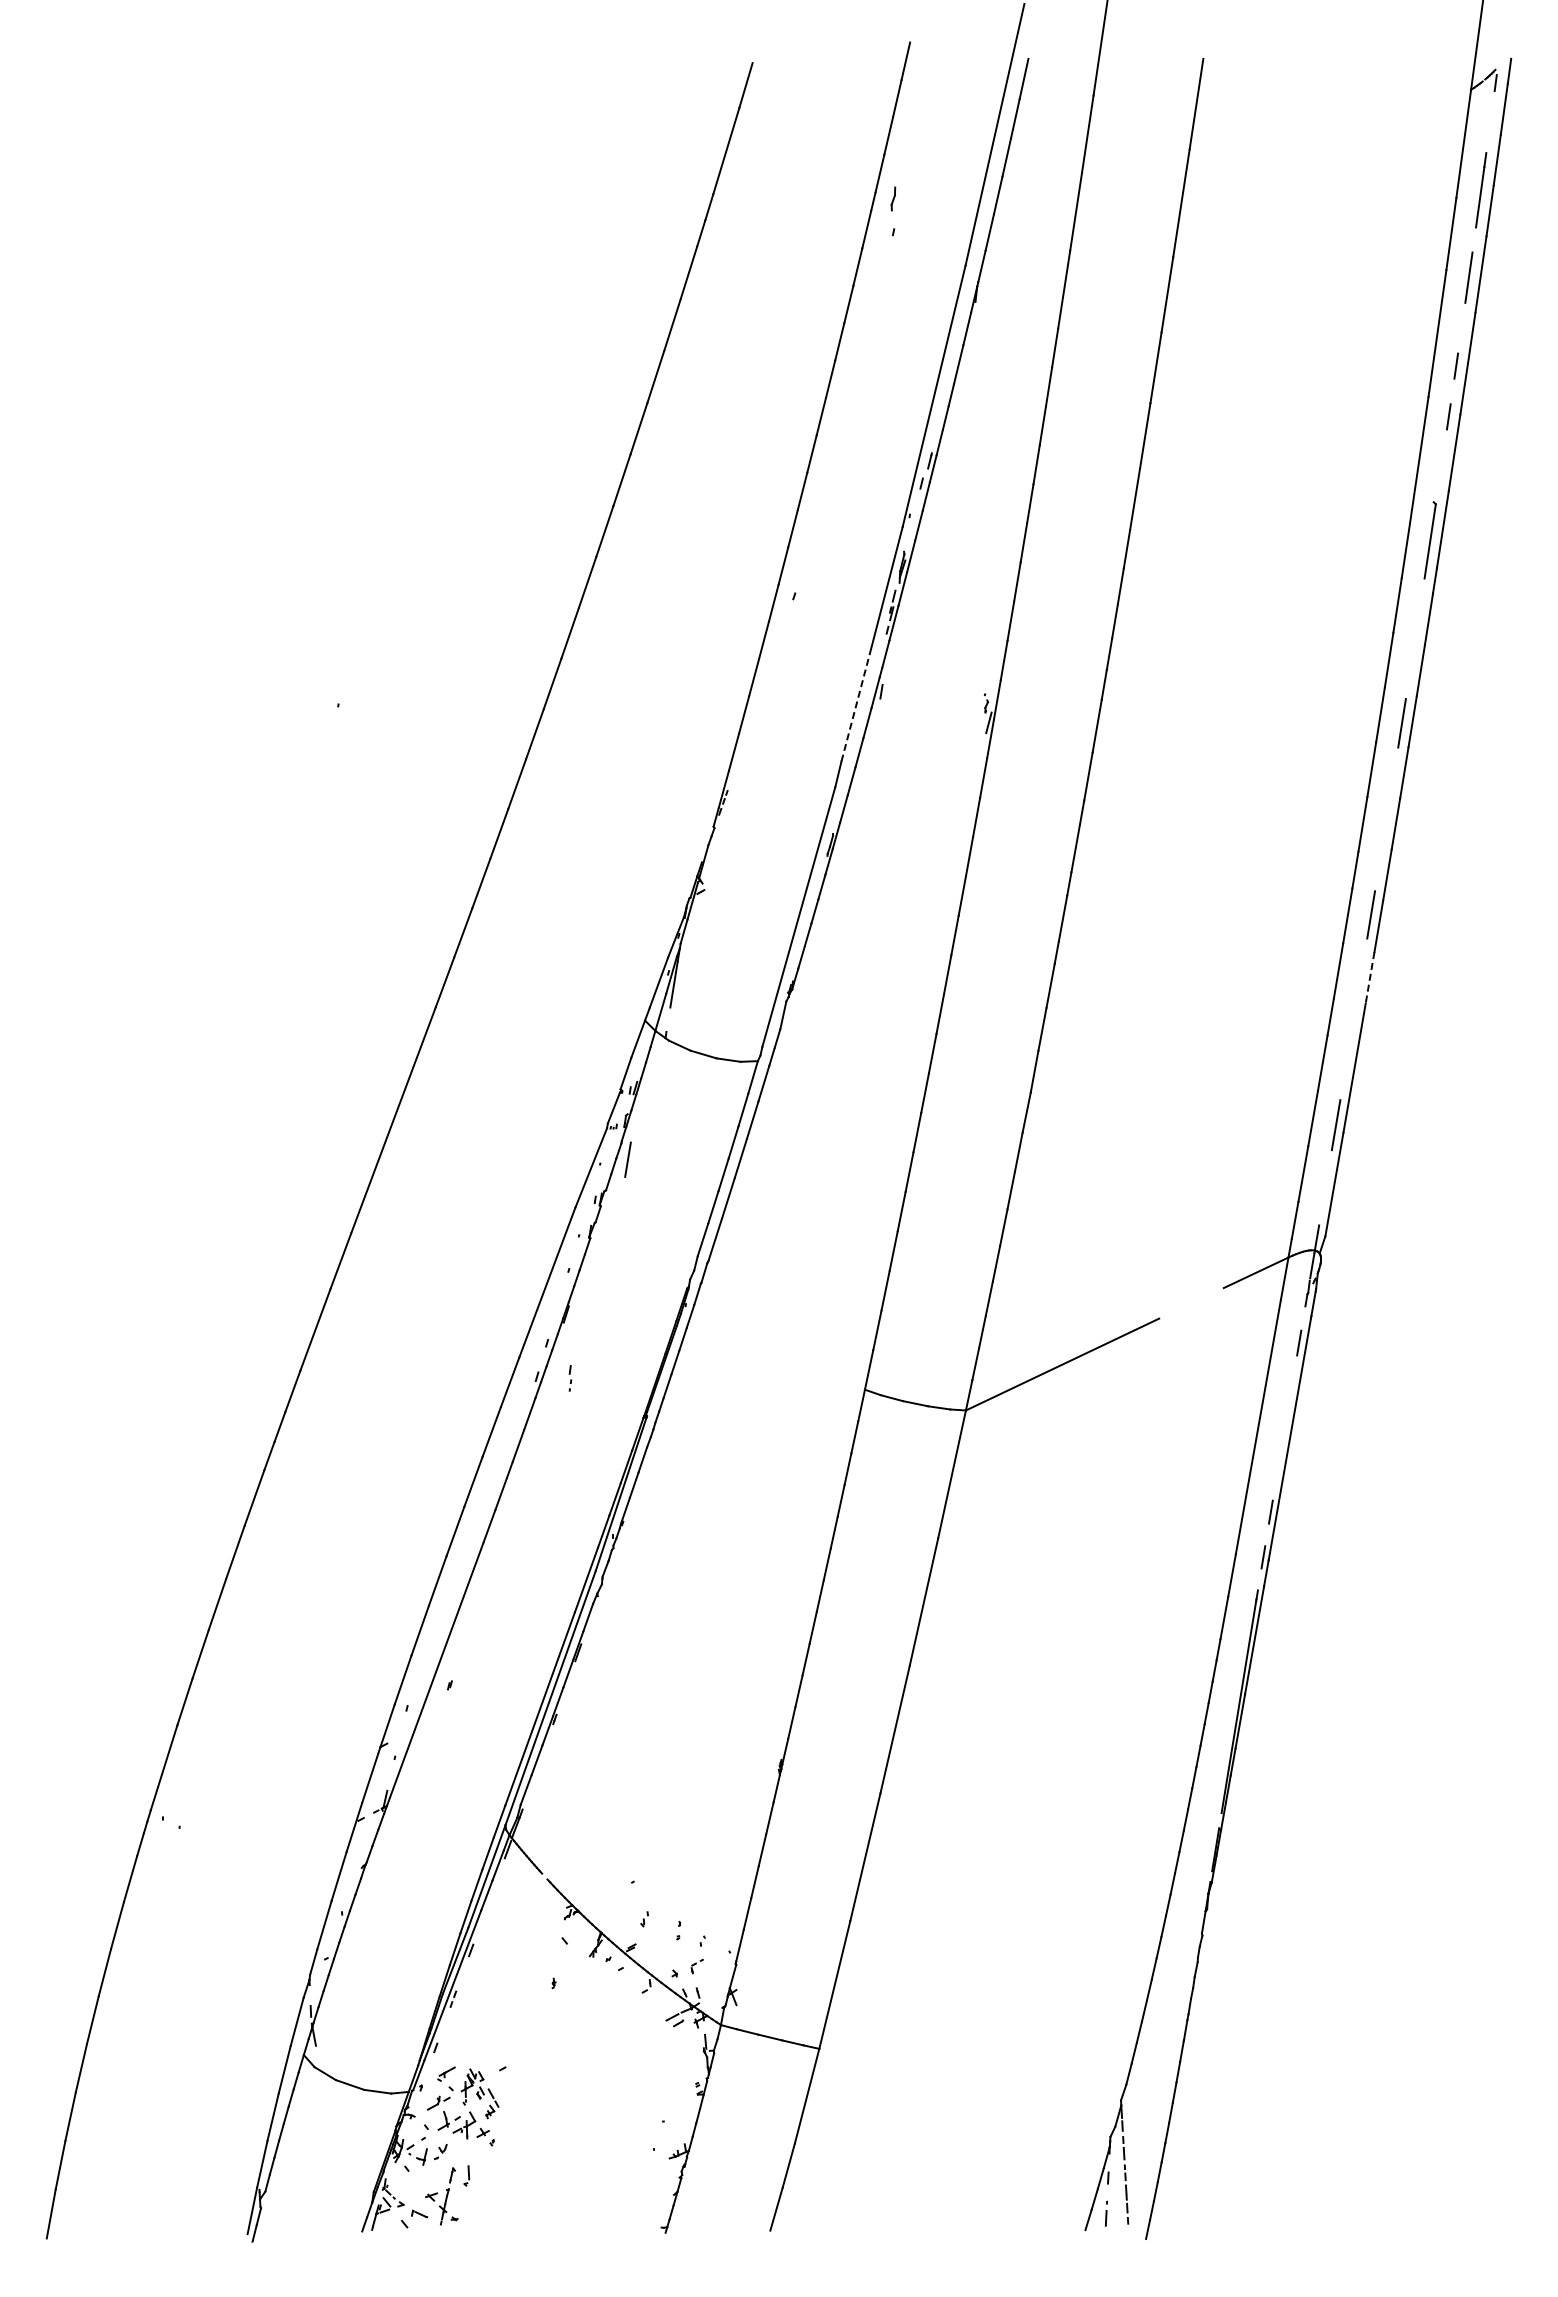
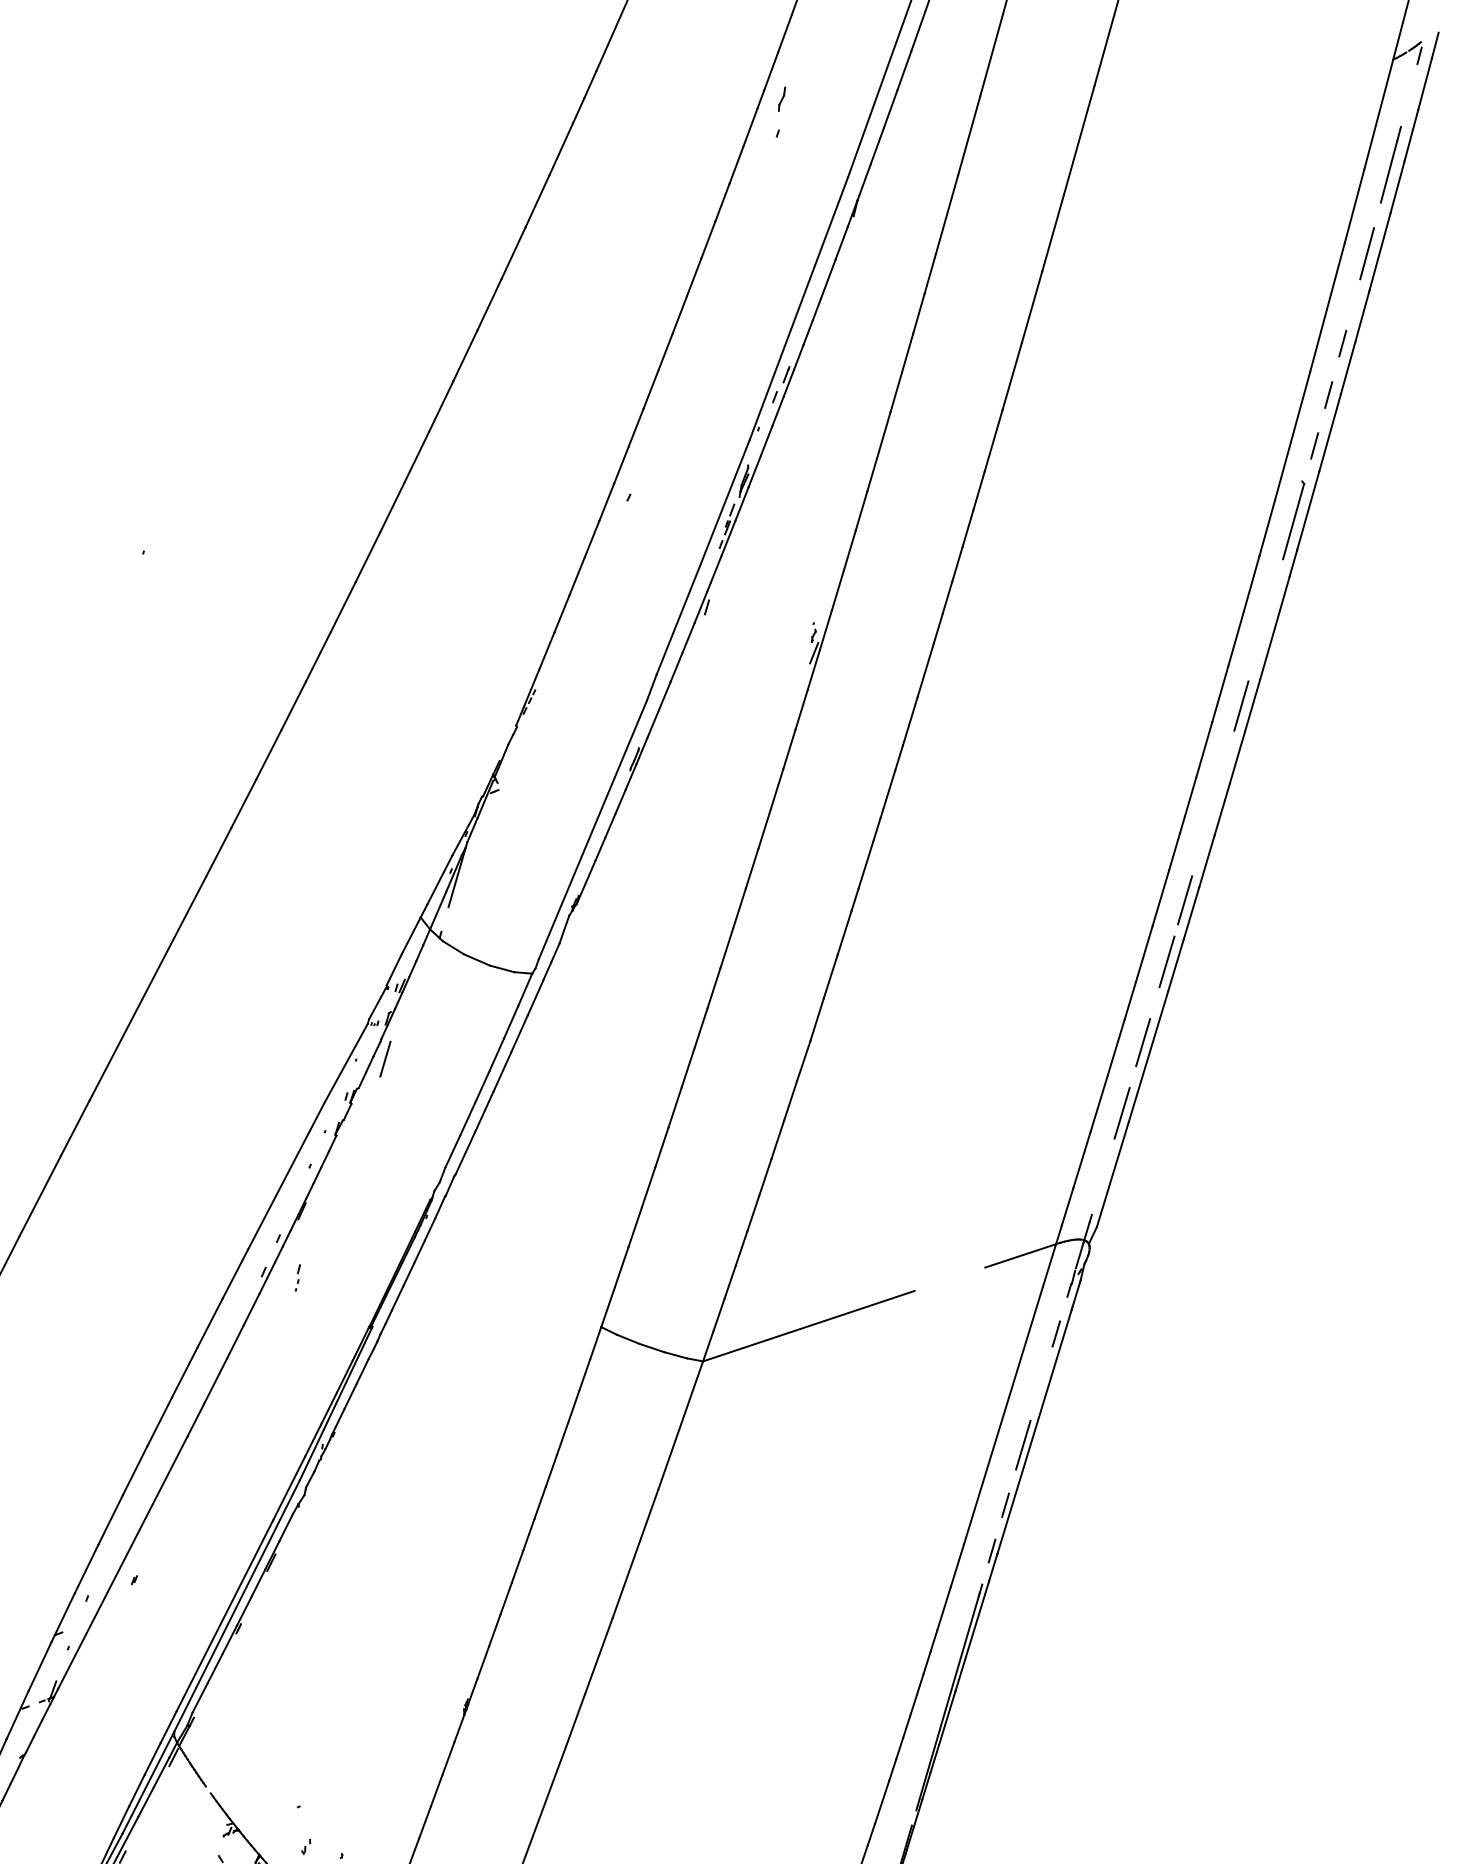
line: (1441, 466) -> (1314, 445), added
line: (855, 707) -> (678, 620), dashed -> solid
line: (1361, 975) -> (1167, 961), added
line: (1370, 978) -> (1176, 966), dashed -> solid
line: (1347, 1055) -> (1142, 1042), added
line: (1280, 1452) -> (1023, 1444), added

